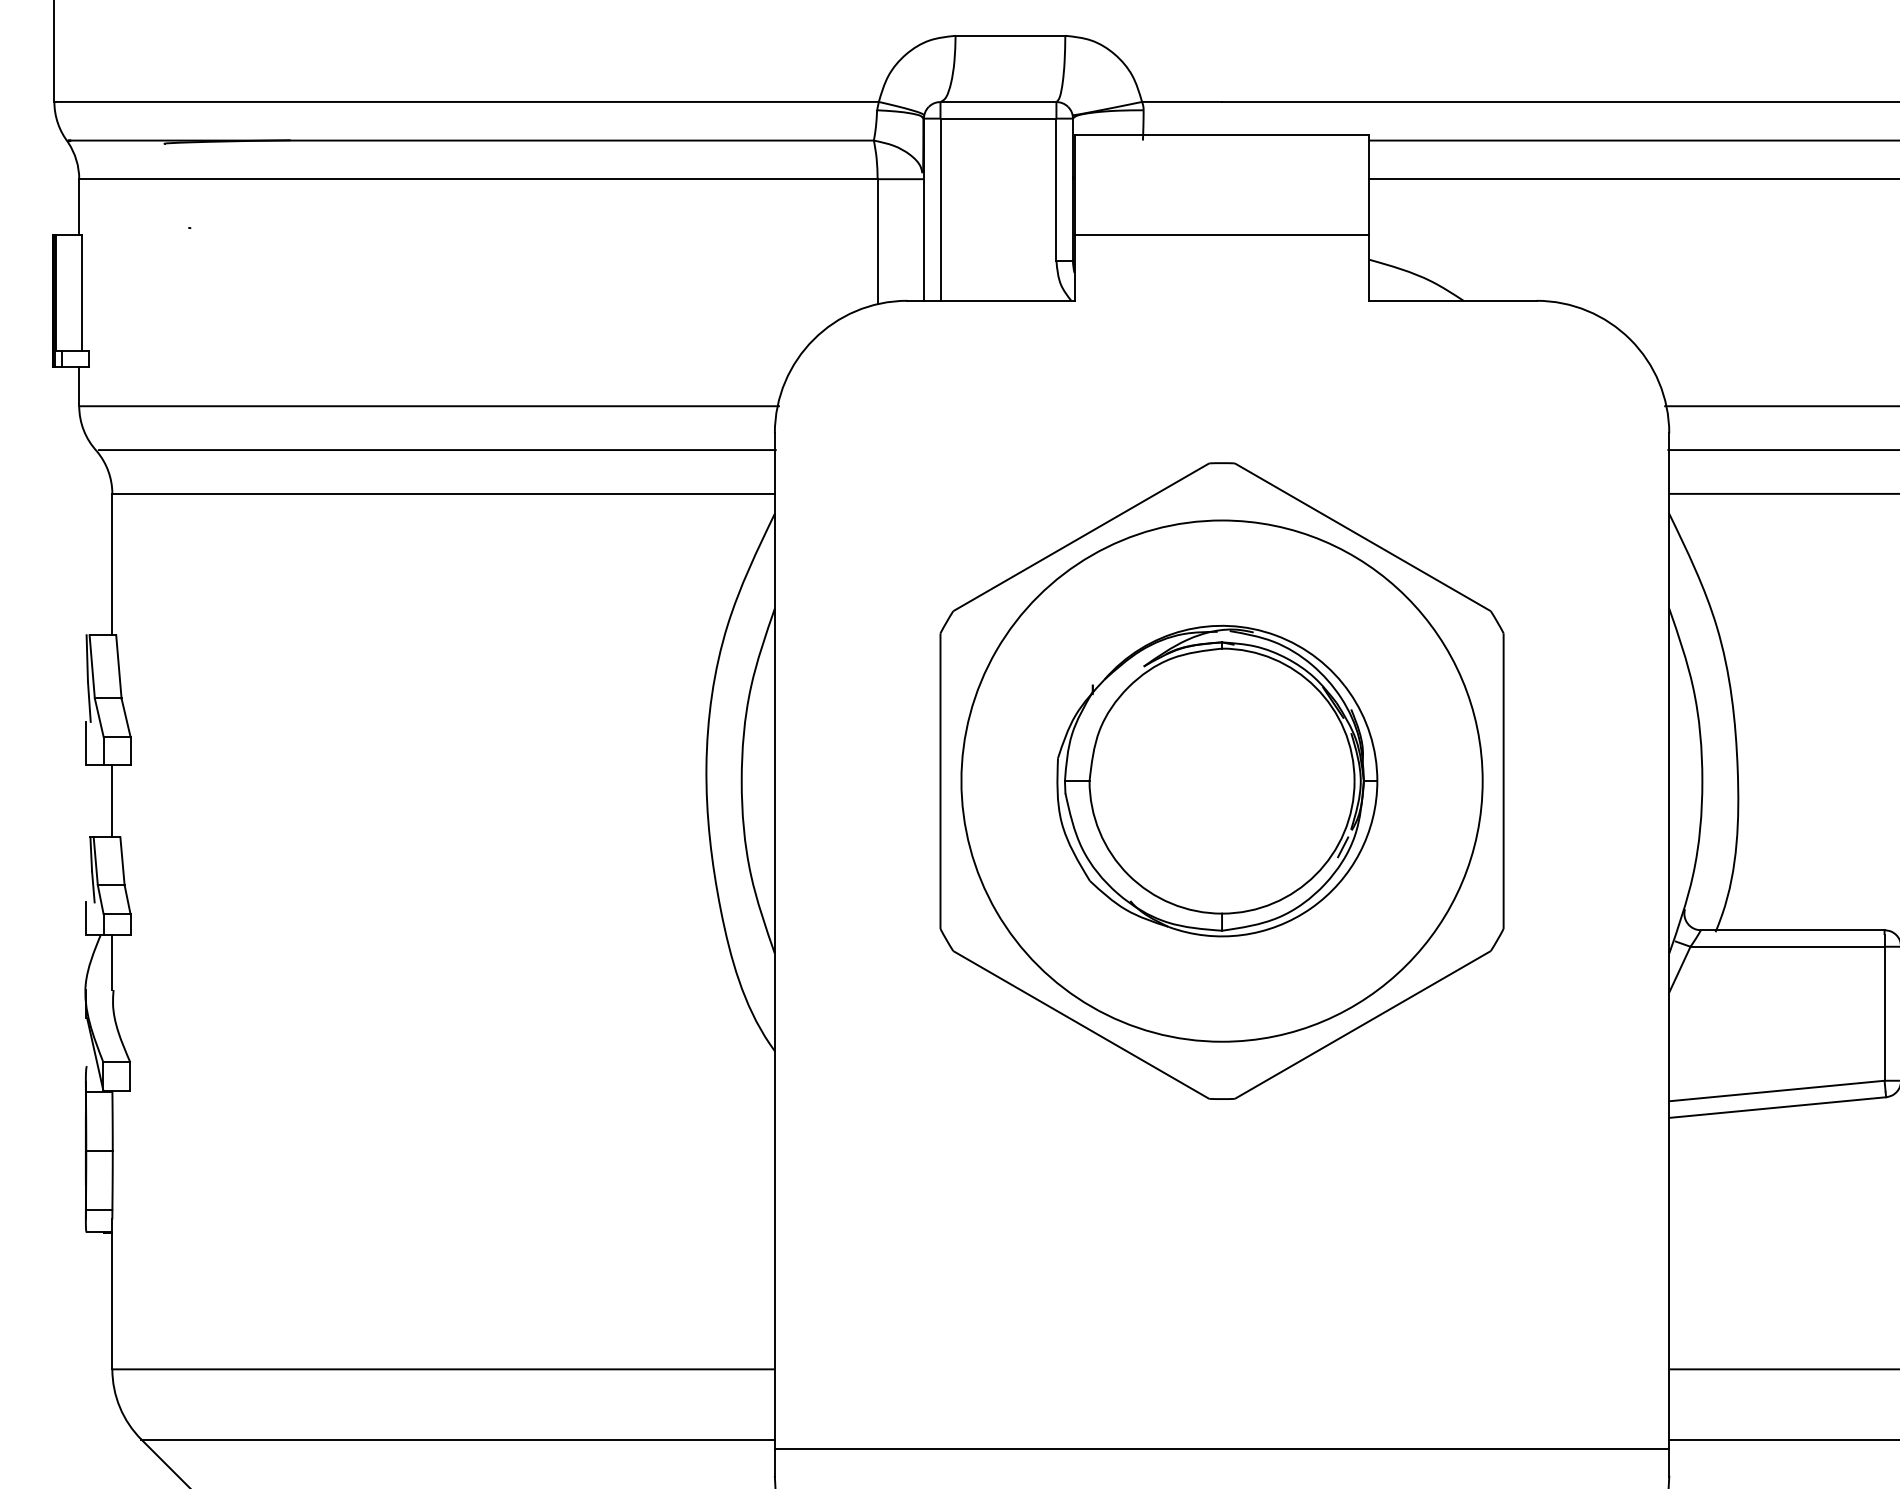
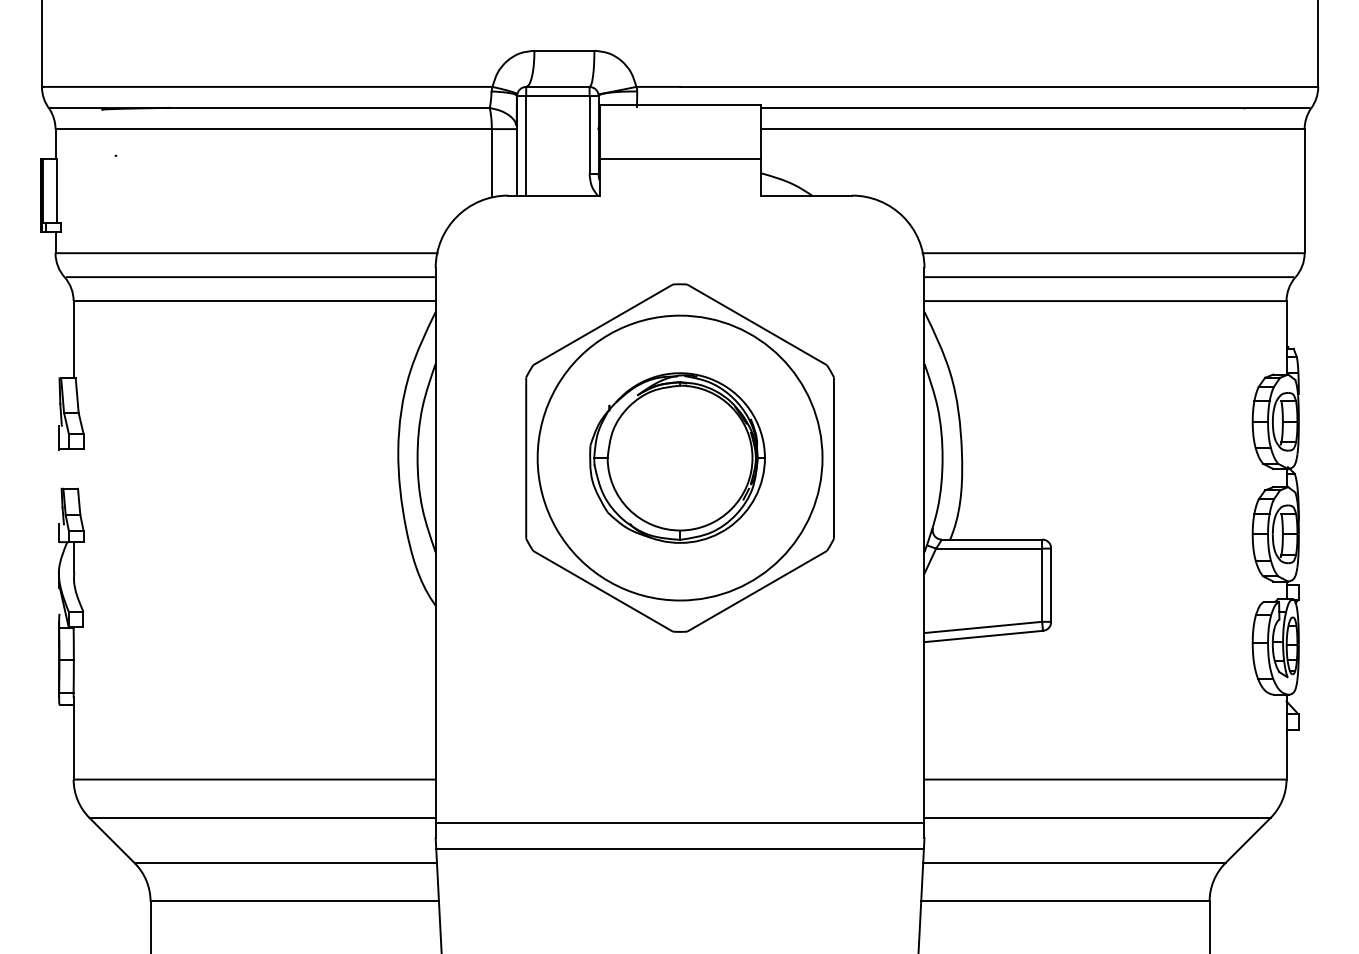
line: (112, 800) -> (73, 468), removed

